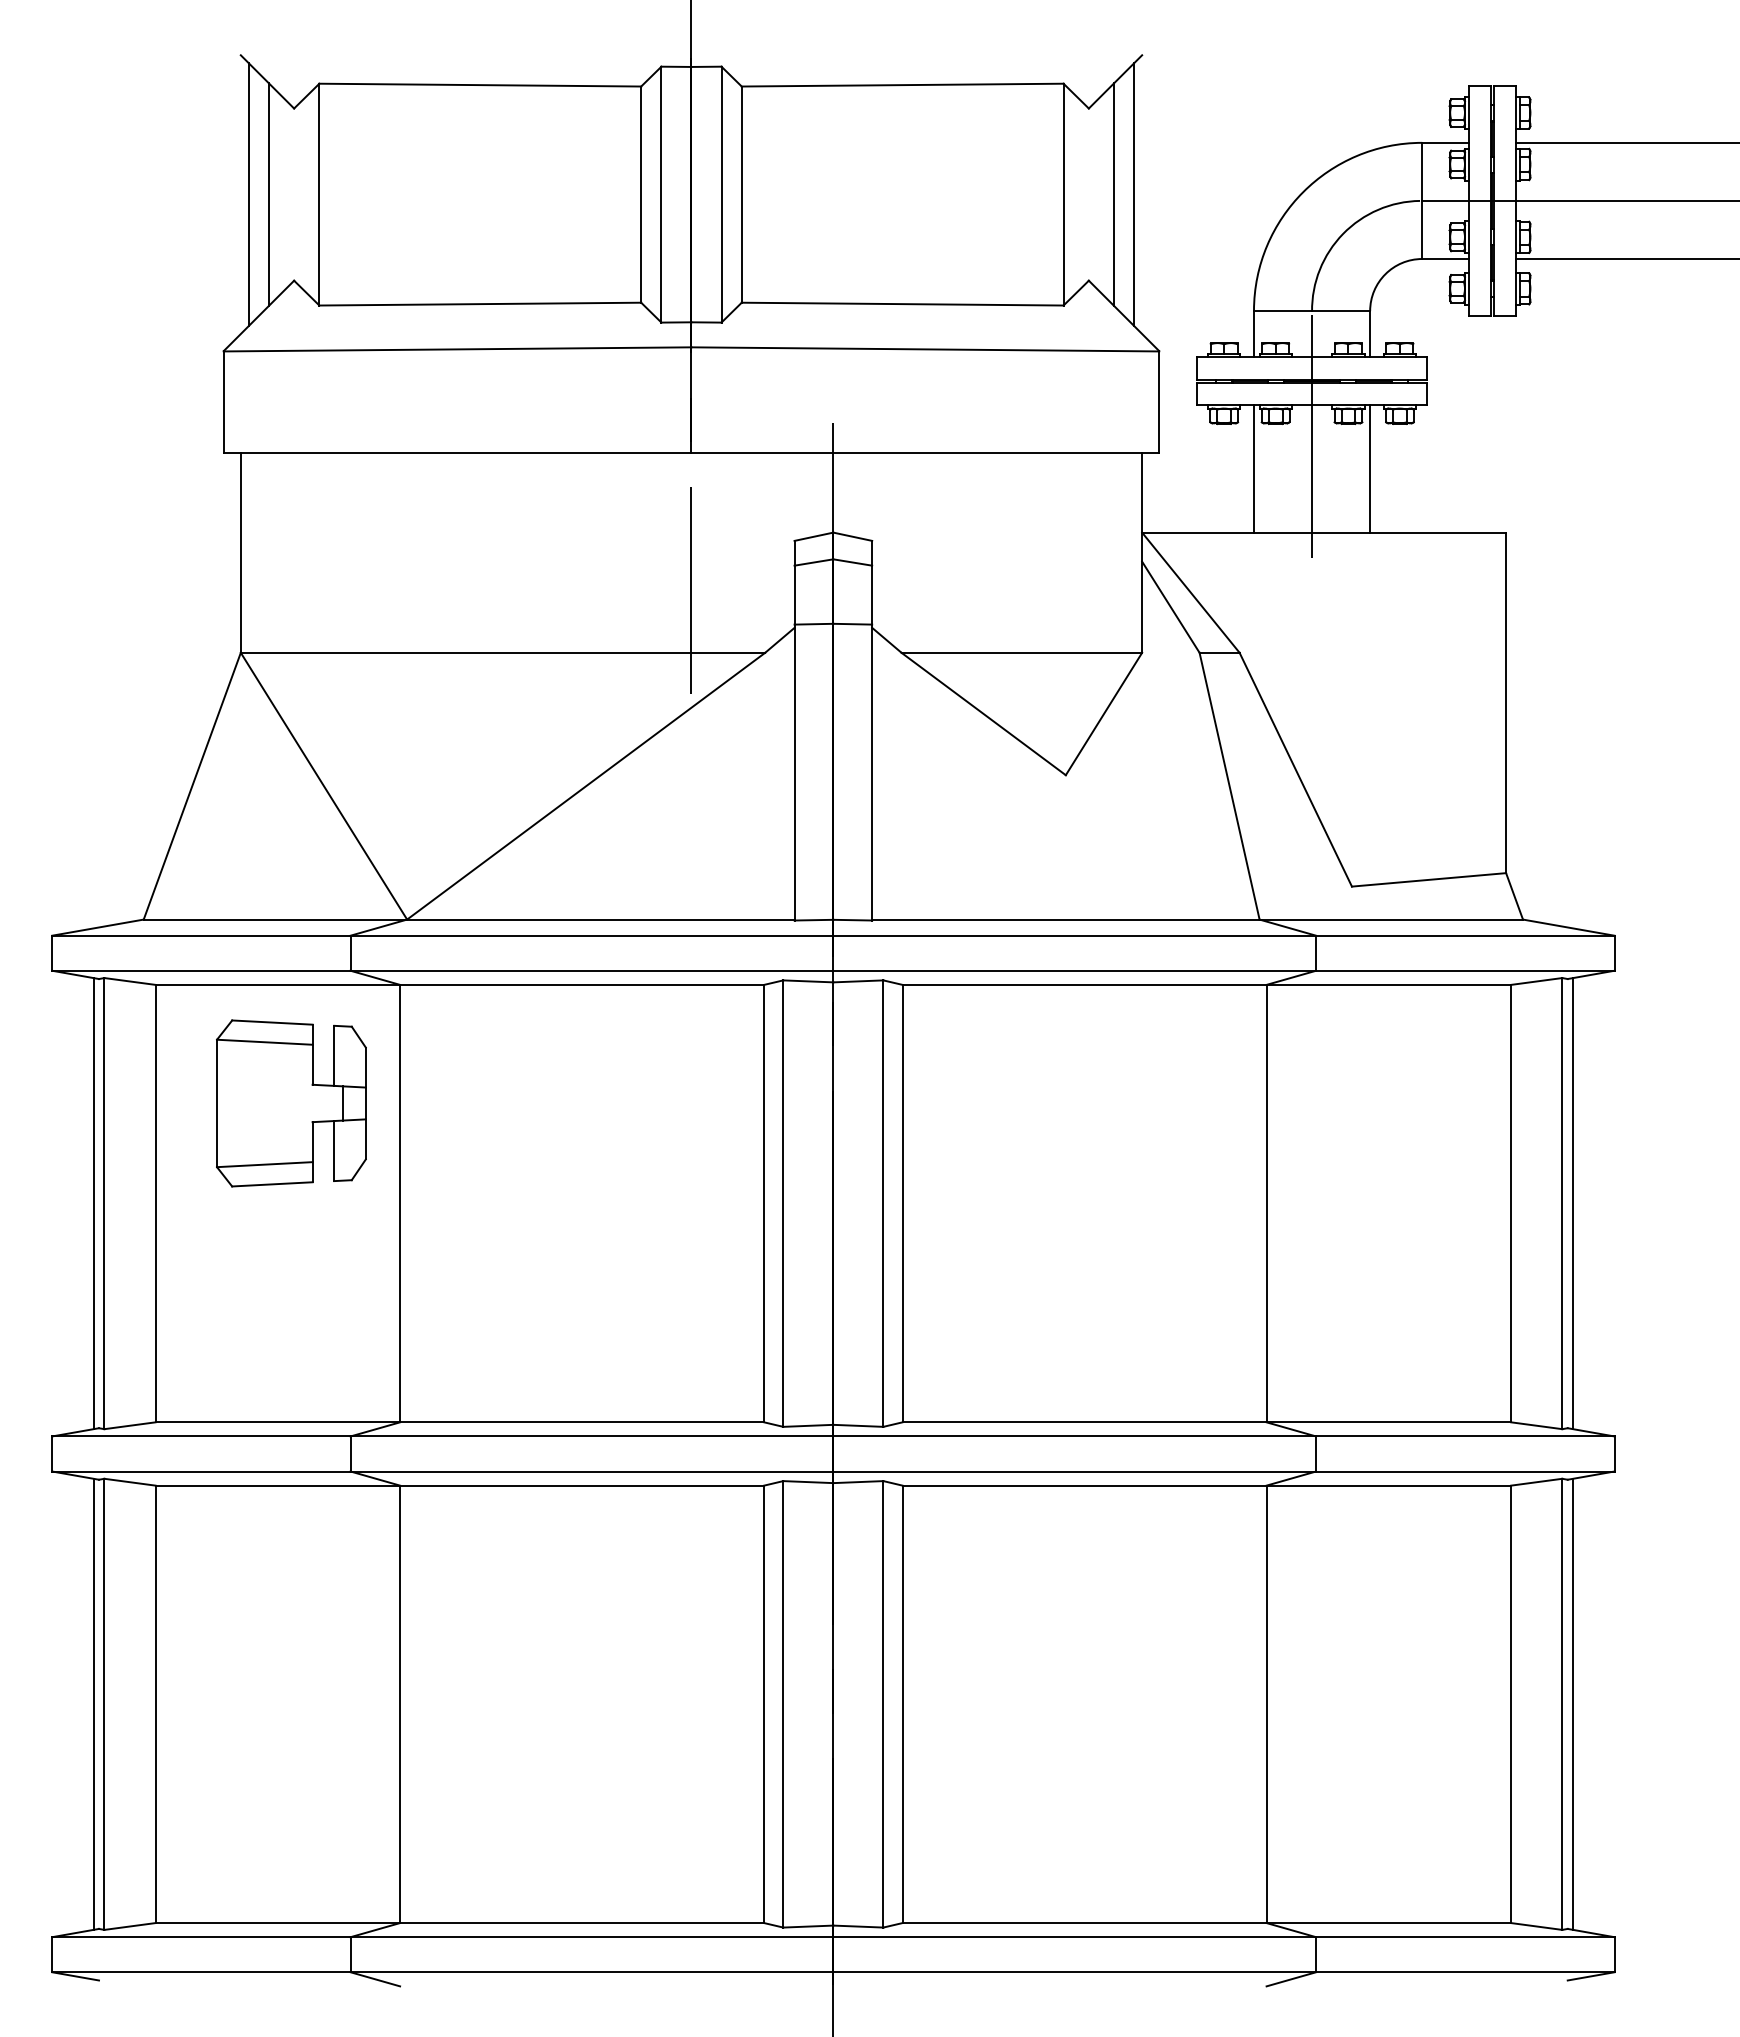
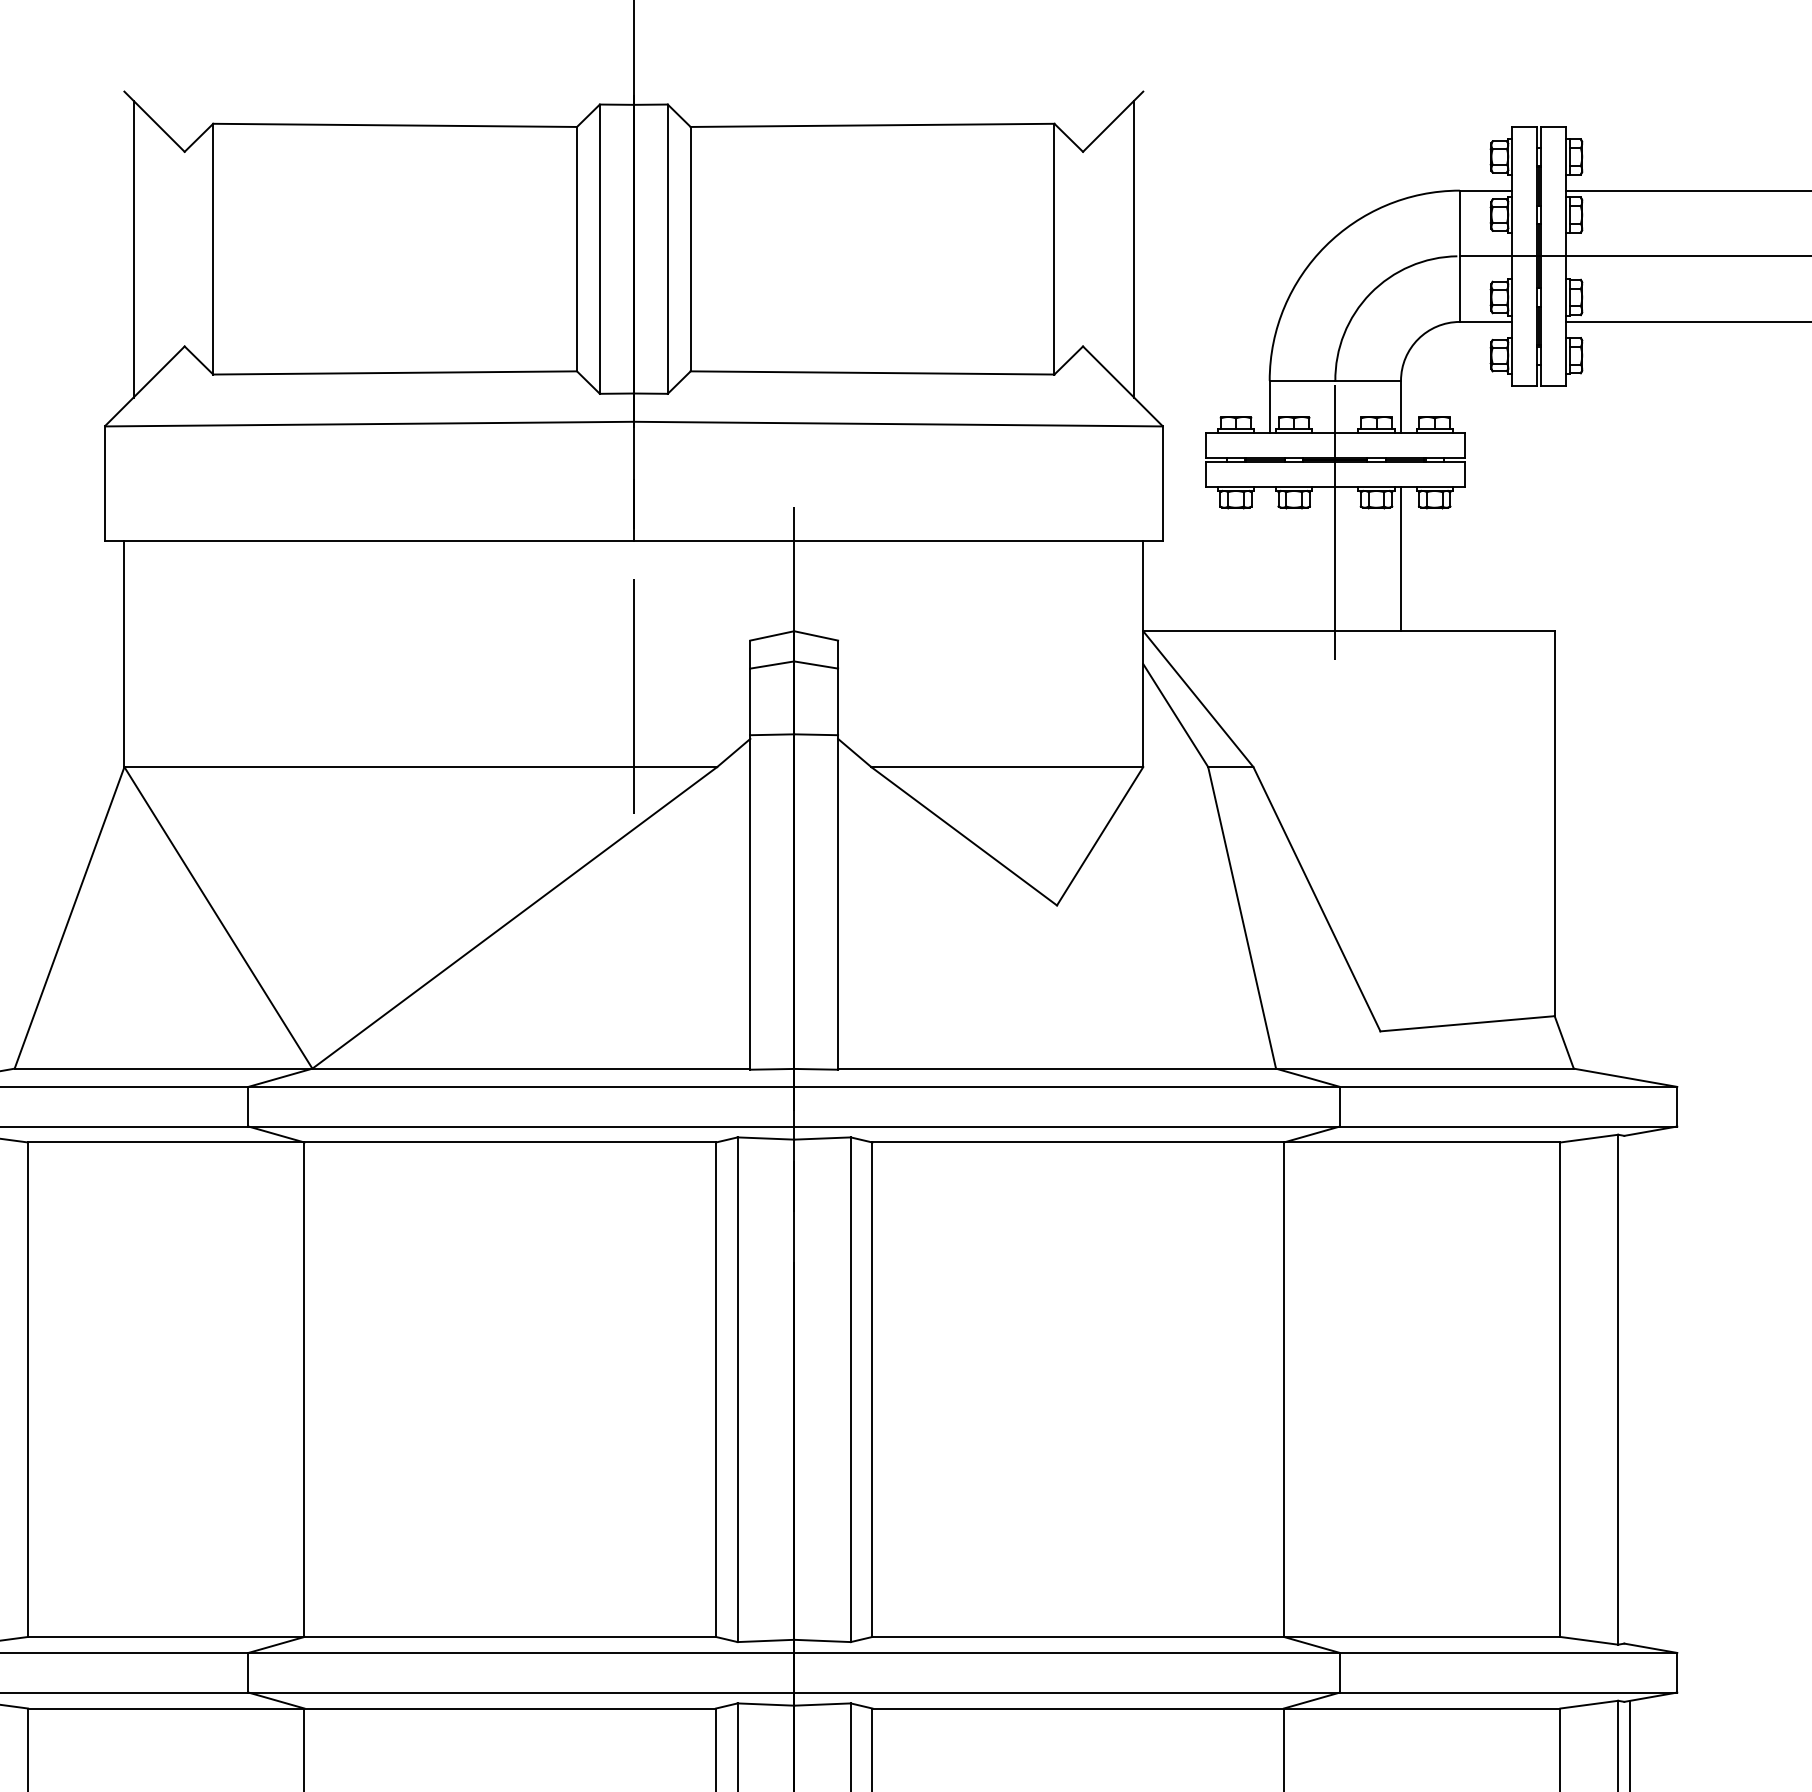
line: (268, 194) -> (155, 249), removed
line: (1114, 194) -> (1112, 249), removed
line: (1253, 468) -> (1269, 558), removed
part: (291, 1103) -> (181, 1276), removed
line: (1573, 1203) -> (1630, 1389), removed

